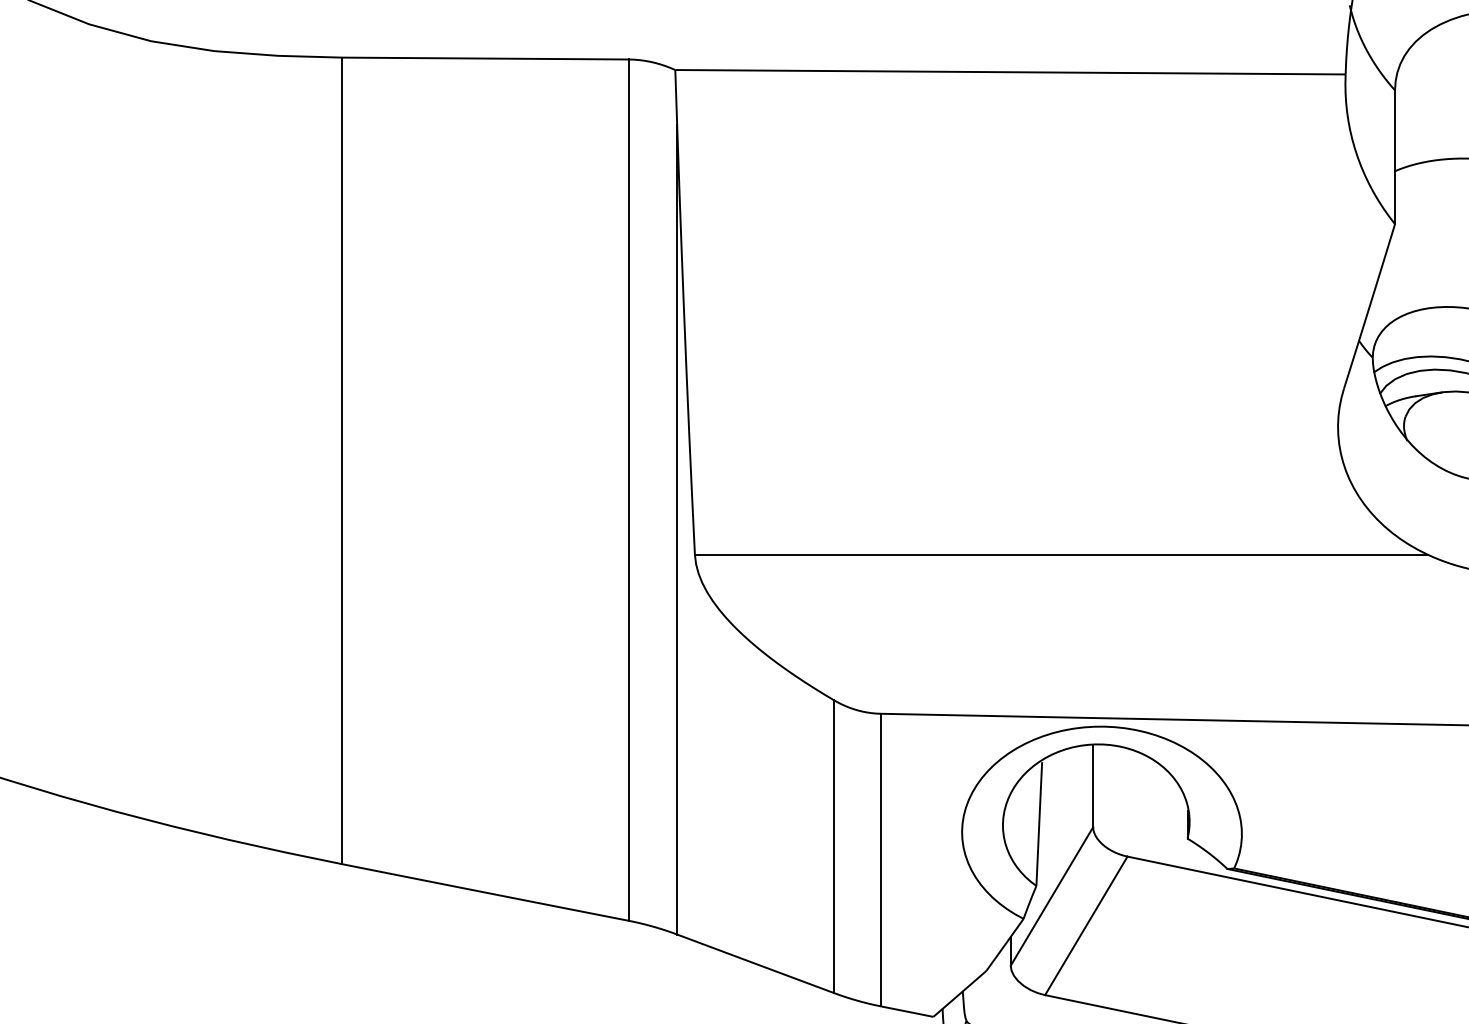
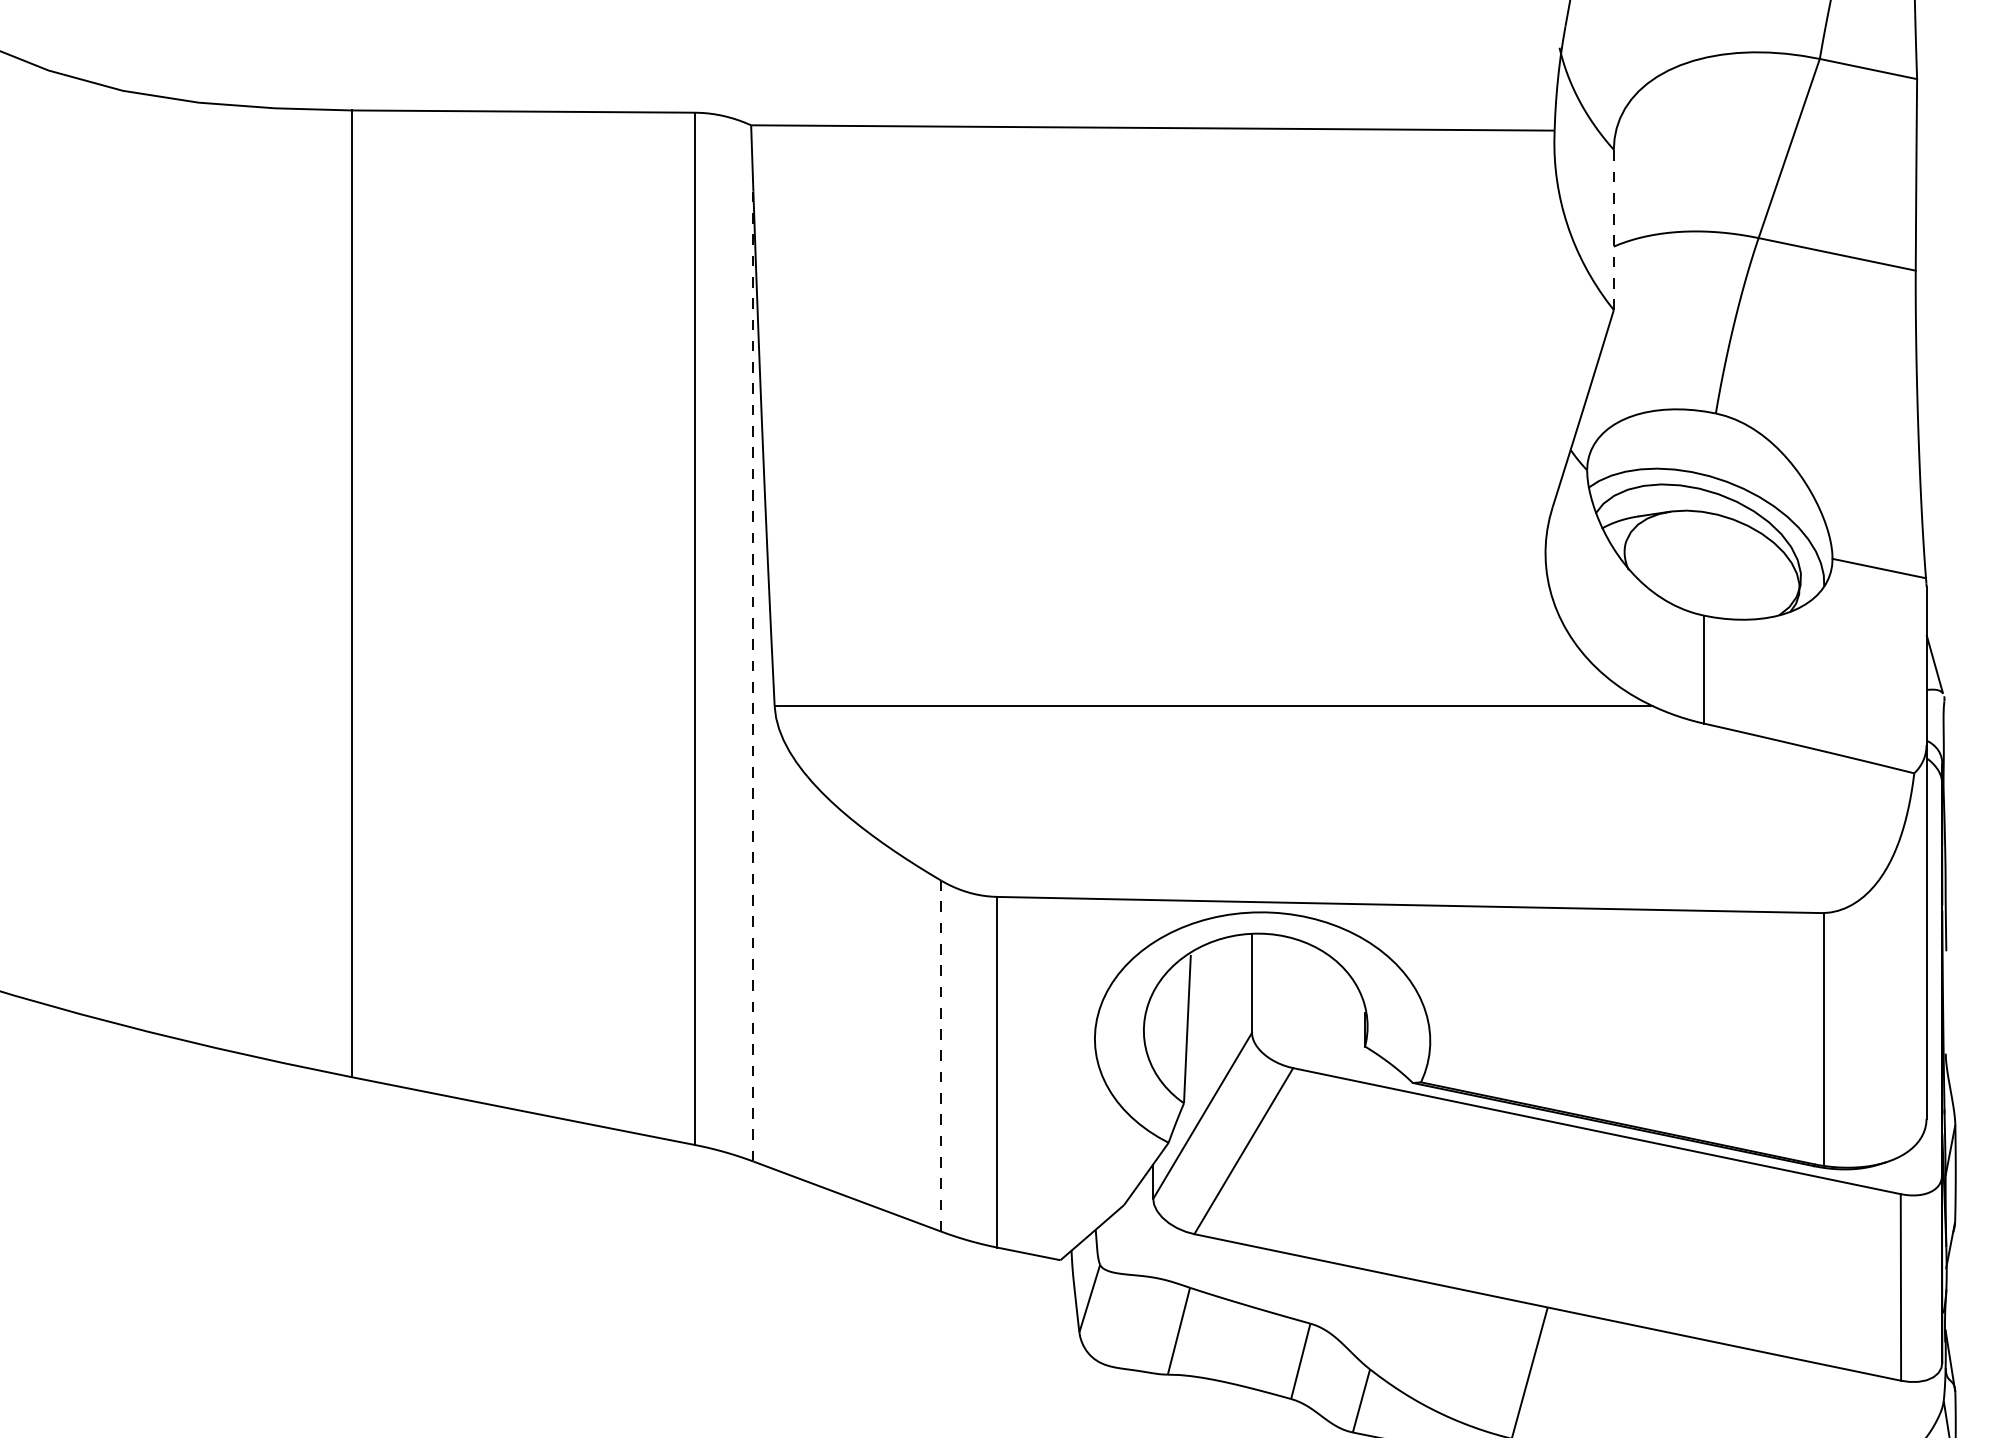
line: (1394, 156) -> (1613, 229), solid -> dashed
line: (677, 529) -> (753, 676), solid -> dashed
line: (834, 846) -> (941, 1055), solid -> dashed

